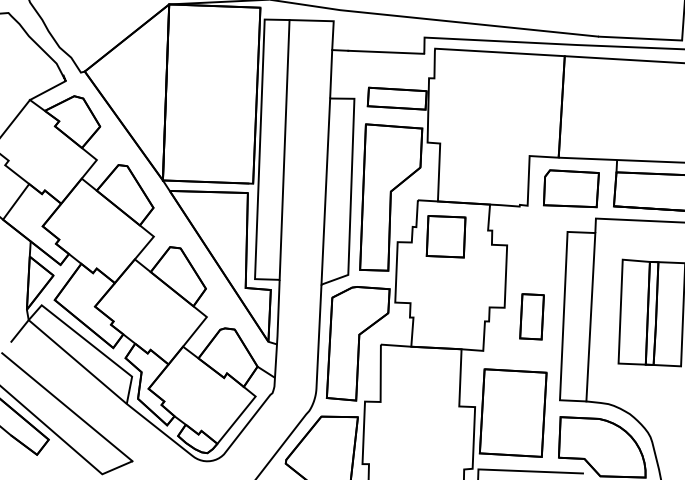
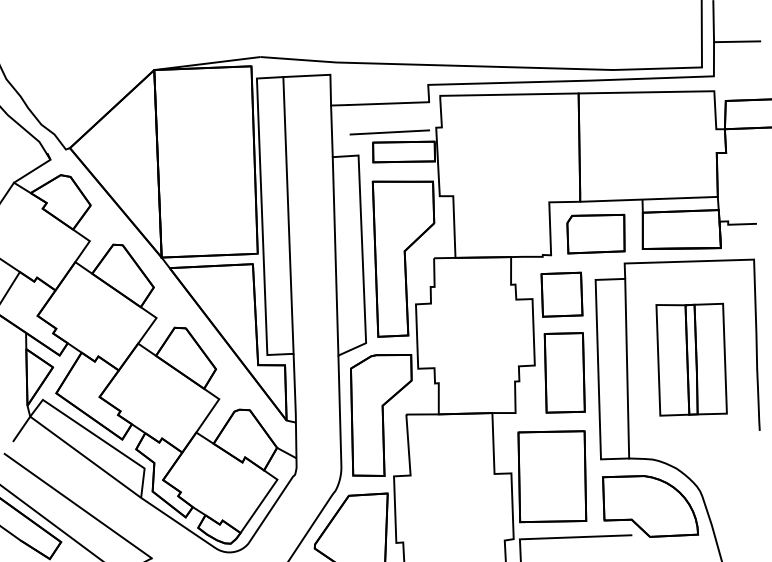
line: (384, 79) -> (389, 132), added
part: (445, 236) -> (561, 294), moved
part: (531, 316) -> (564, 372), size x1.67

